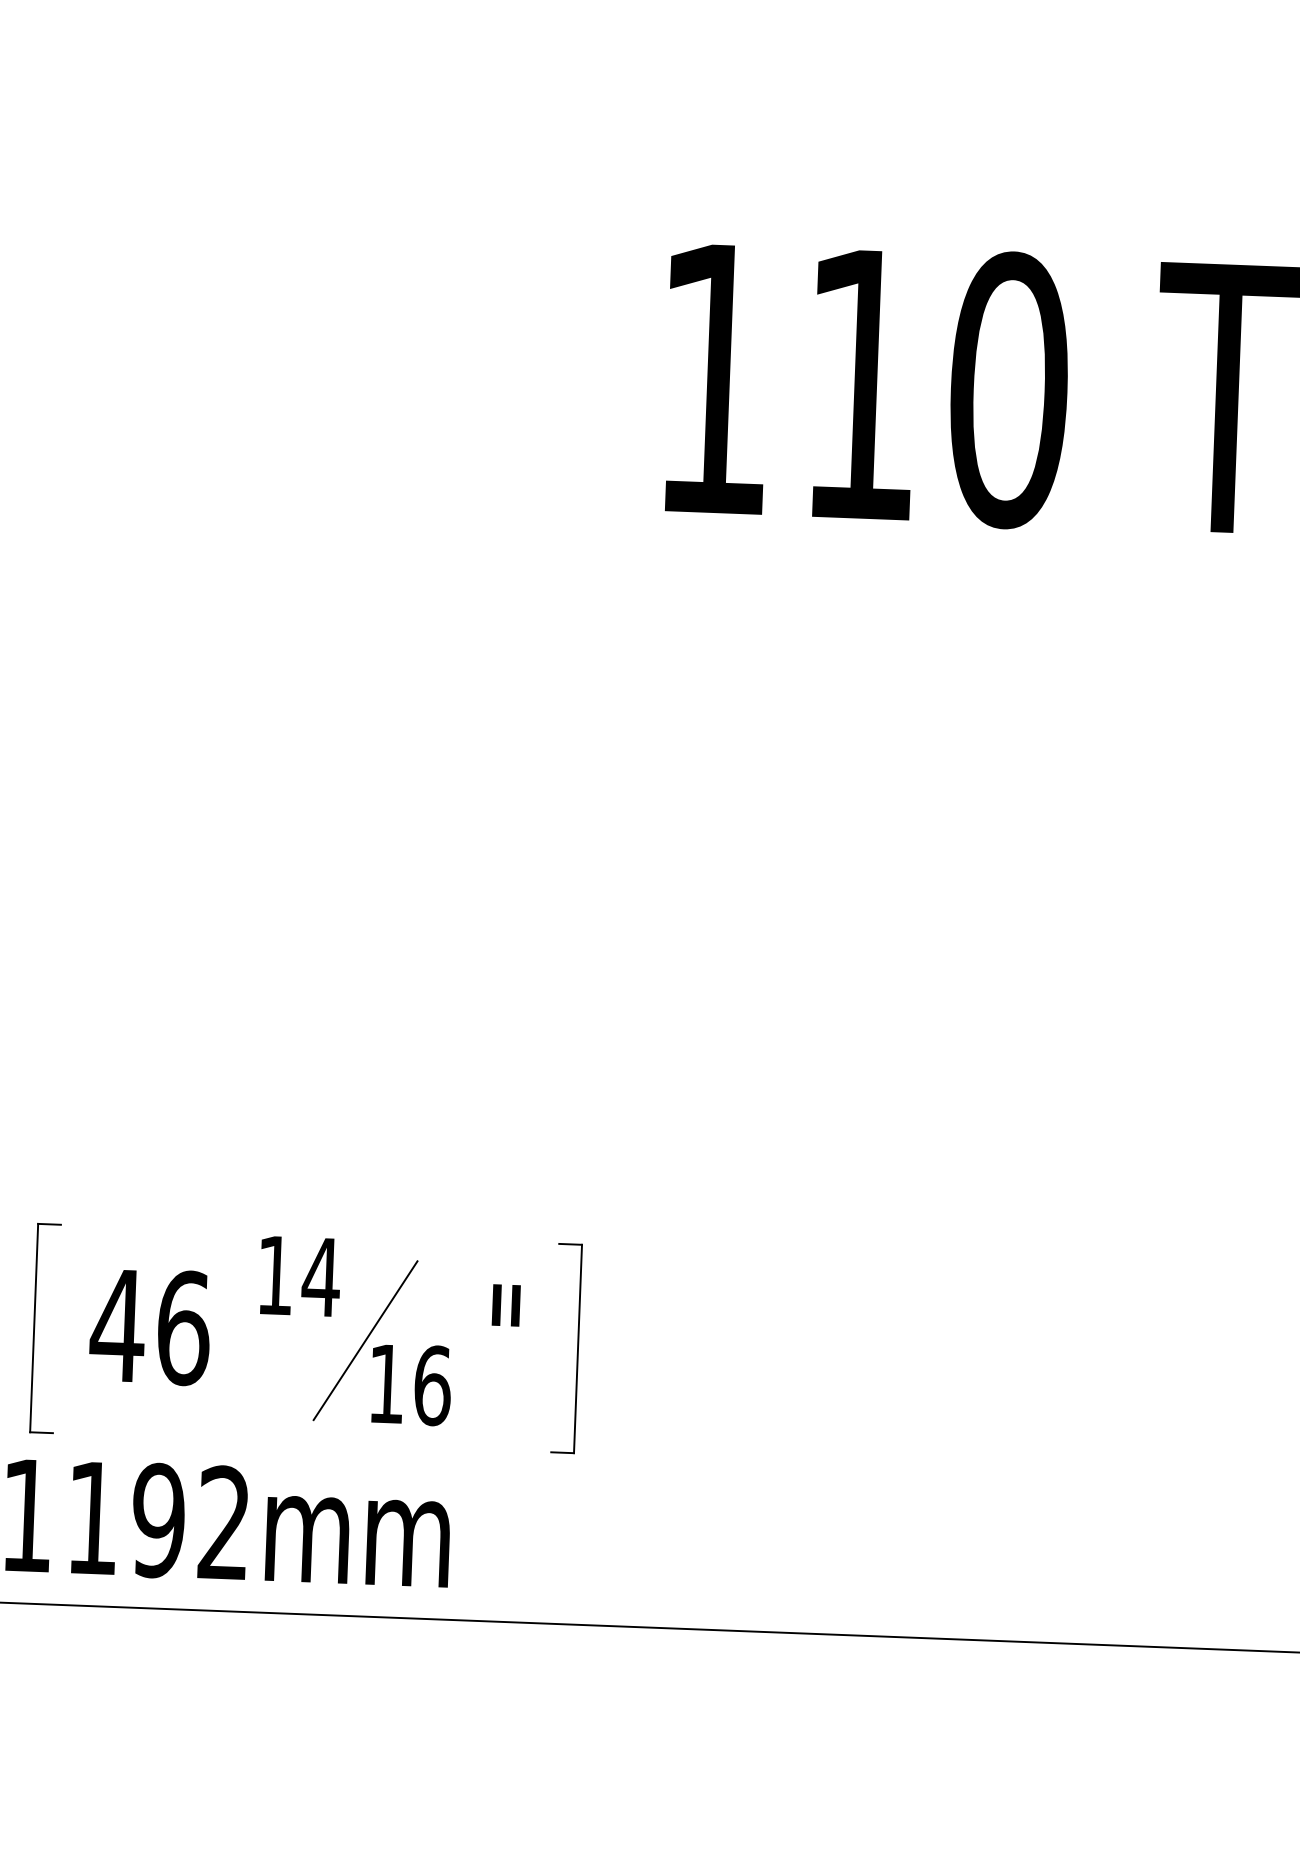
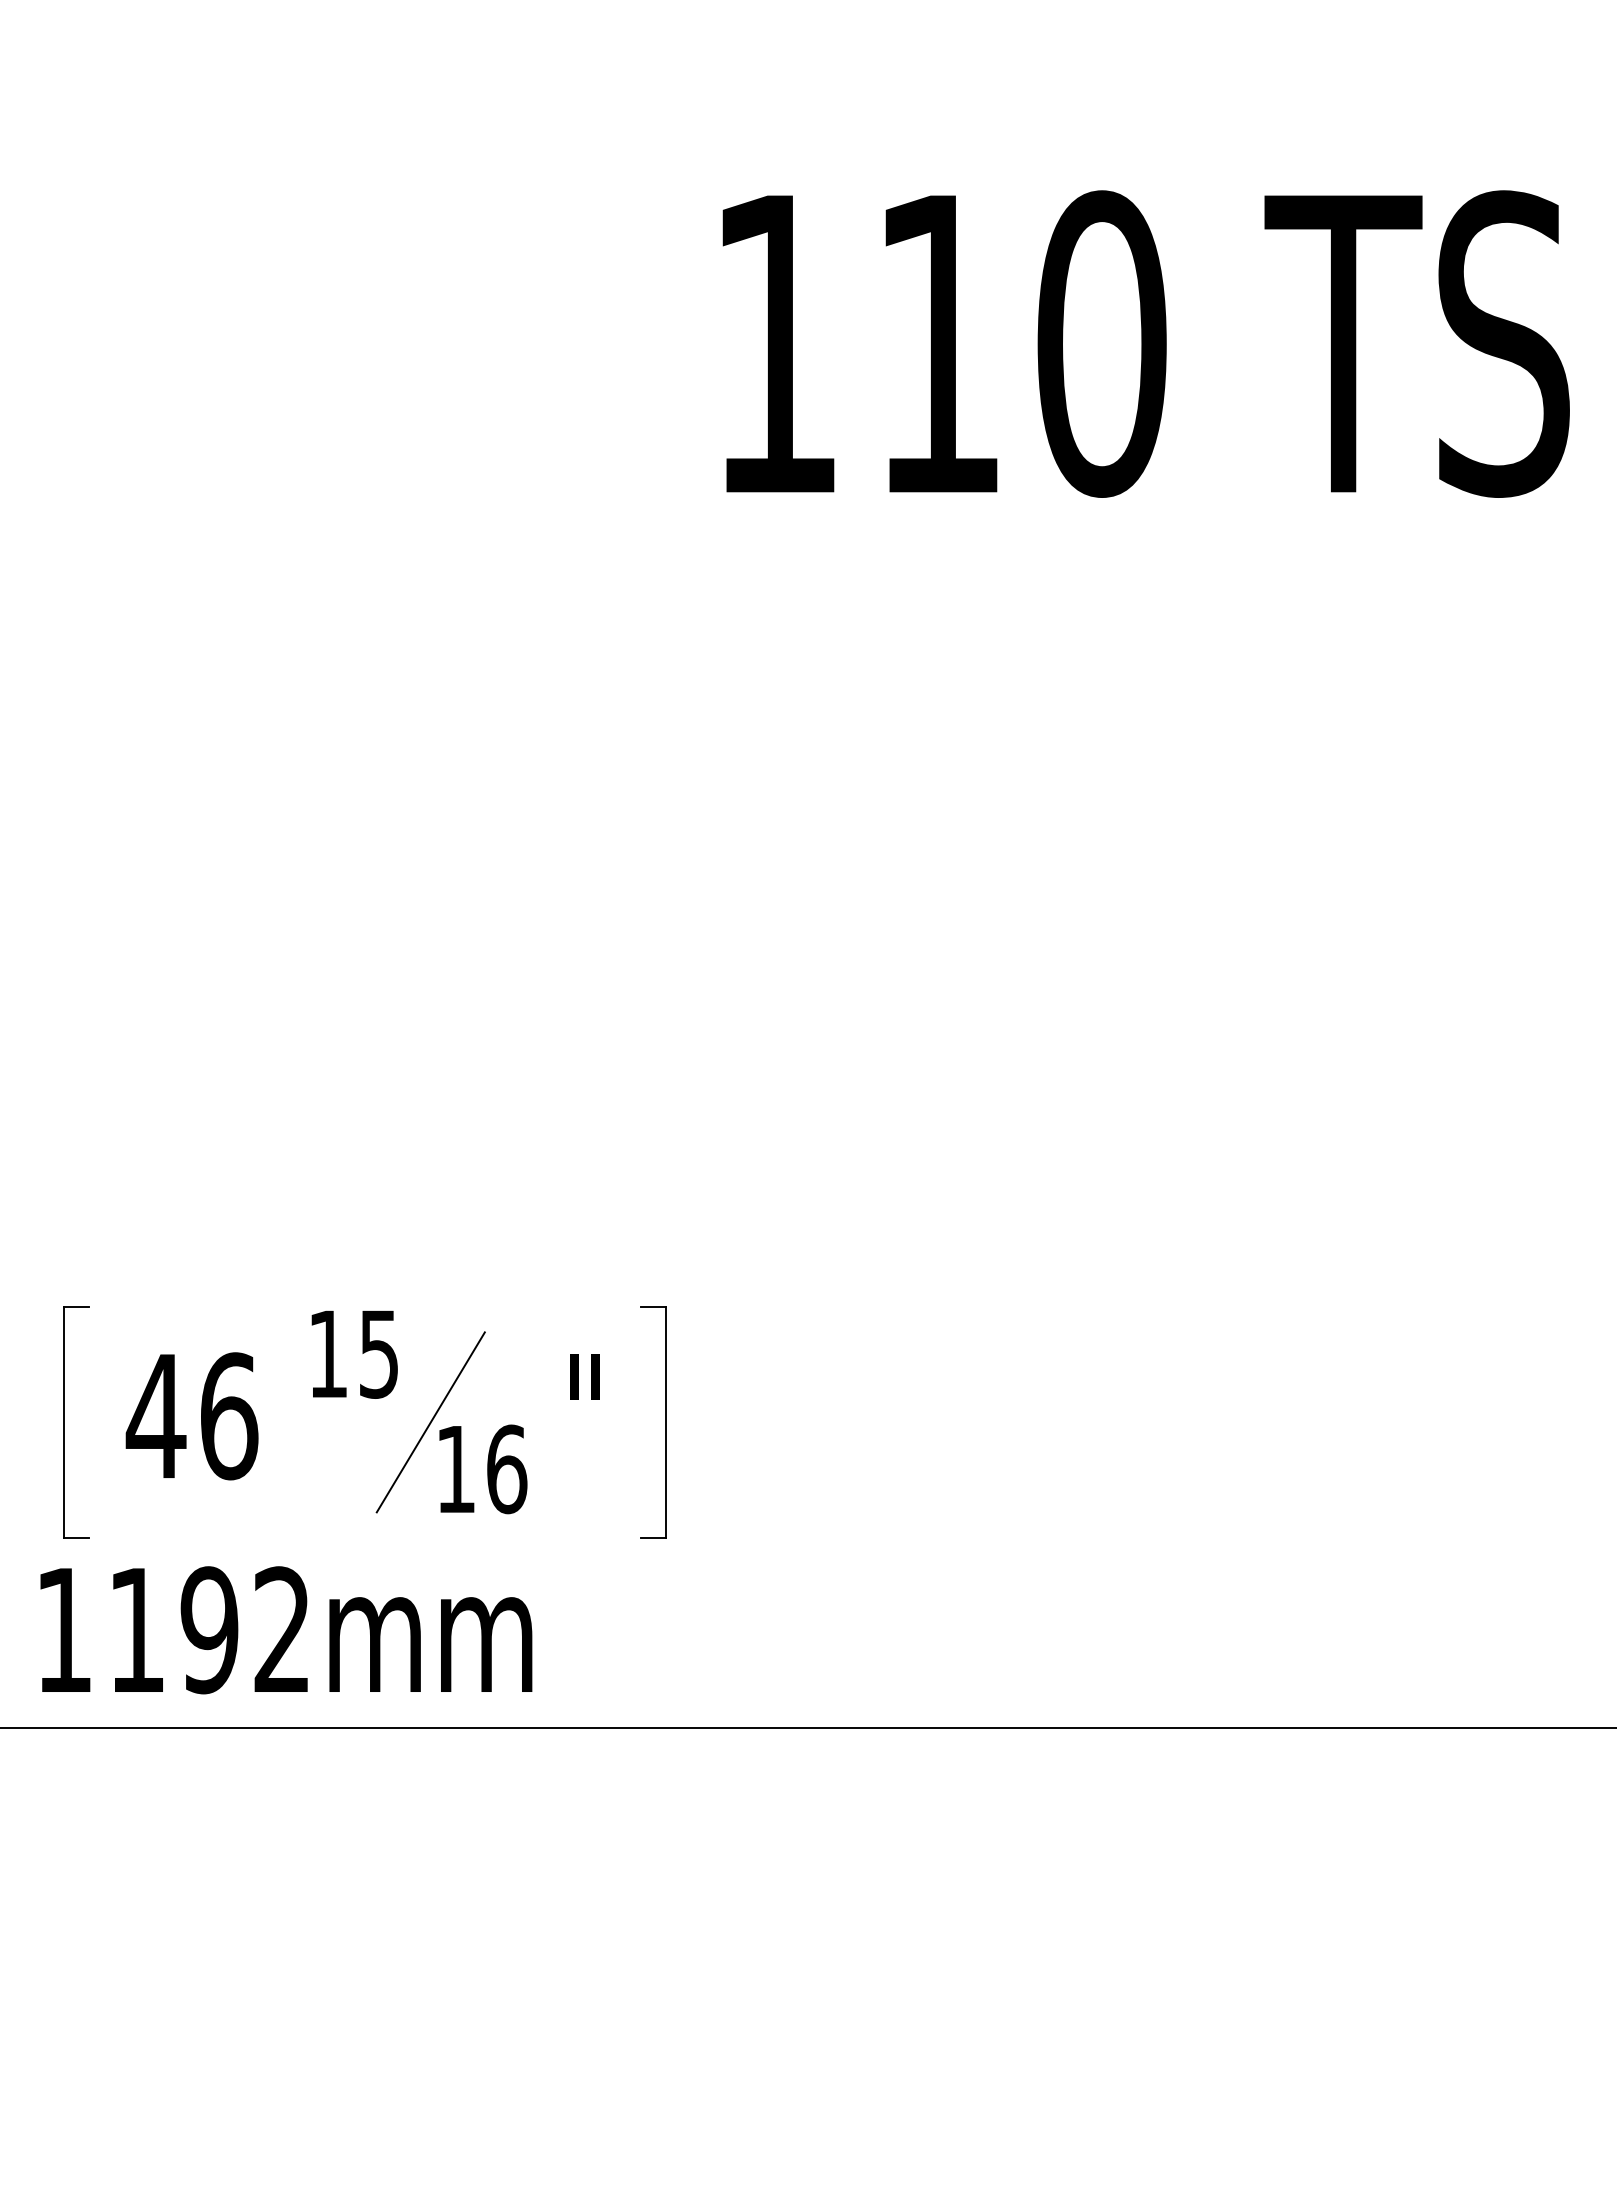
text: (320, 1277) -> (378, 1354), 14 -> 15

